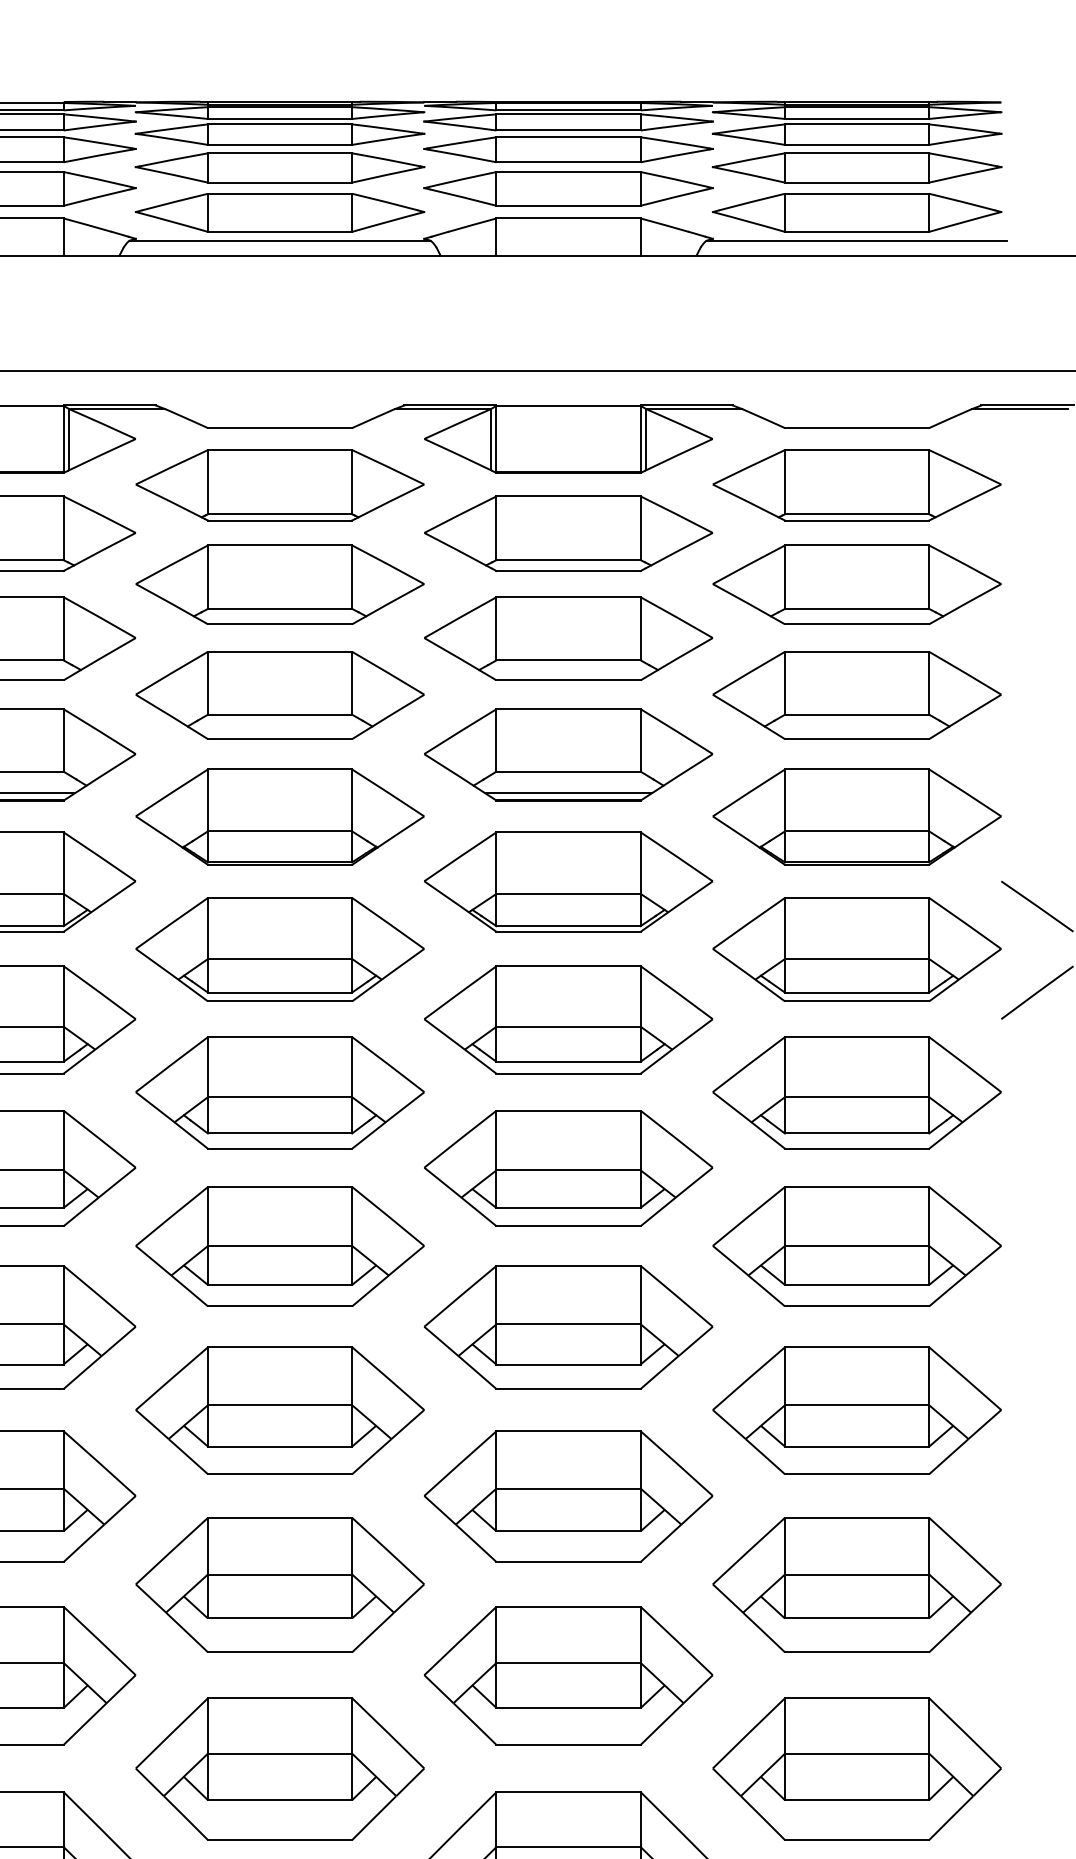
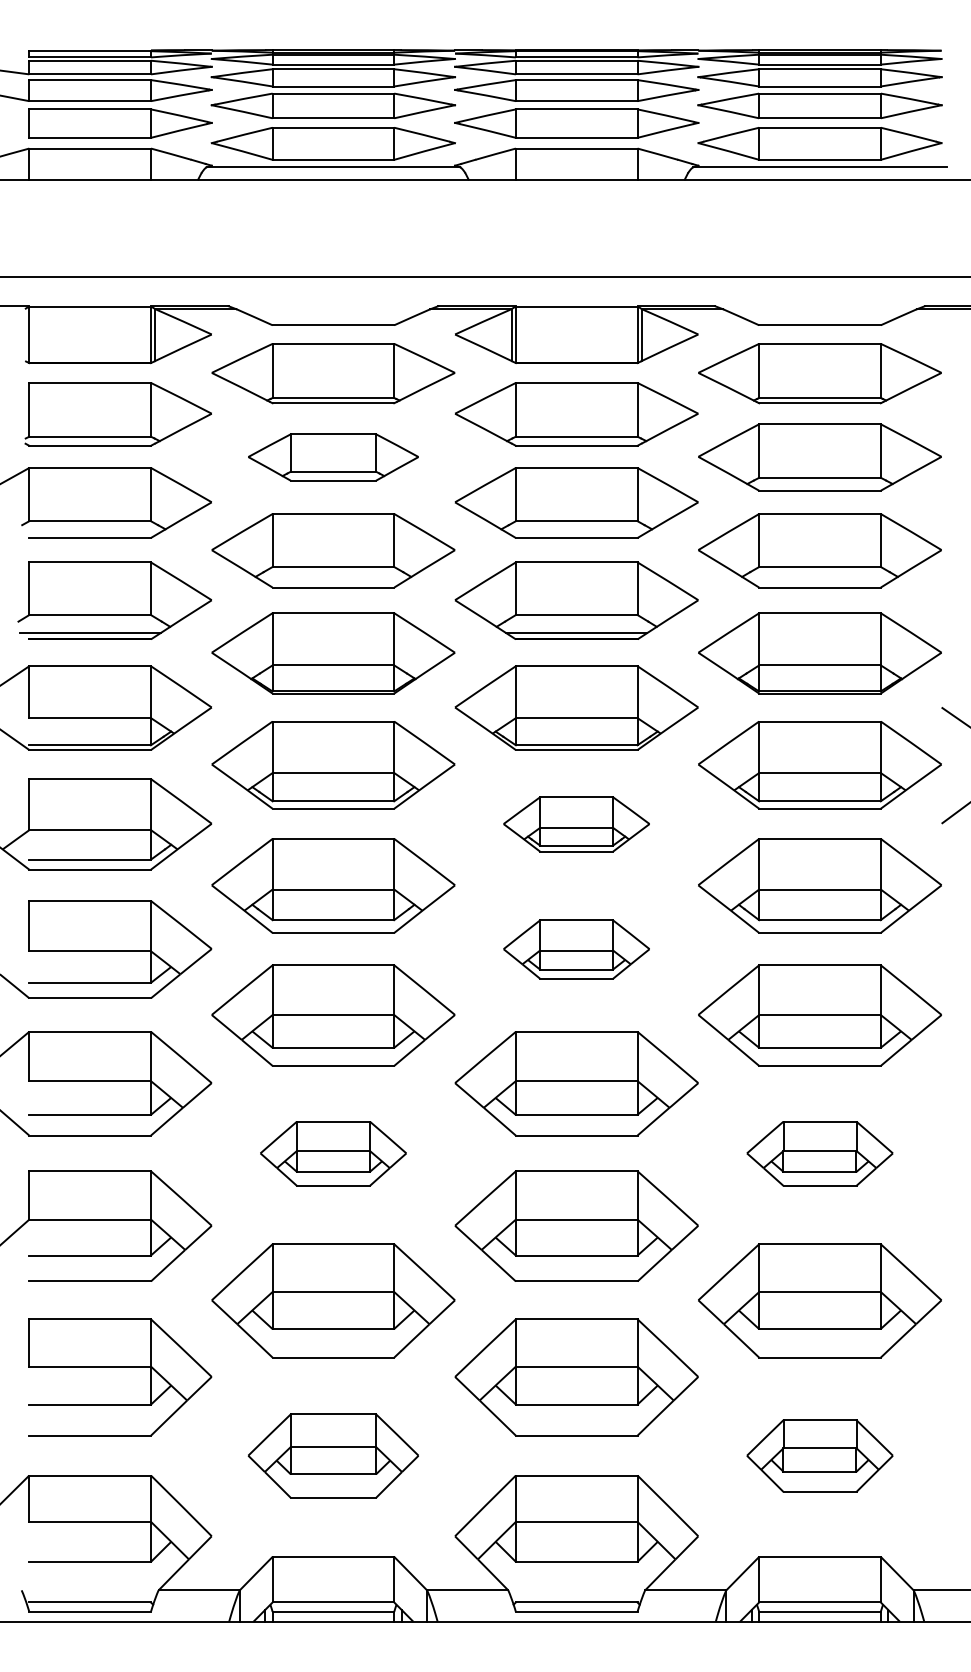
part: (280, 584) -> (333, 457), size x0.7
part: (568, 1020) -> (576, 824), size x0.6
part: (568, 1168) -> (576, 949), size x0.6
part: (280, 1410) -> (333, 1153), size x0.6
part: (856, 1410) -> (819, 1153), size x0.6
part: (280, 1768) -> (333, 1455), size x0.7
part: (856, 1768) -> (819, 1455), size x0.6

